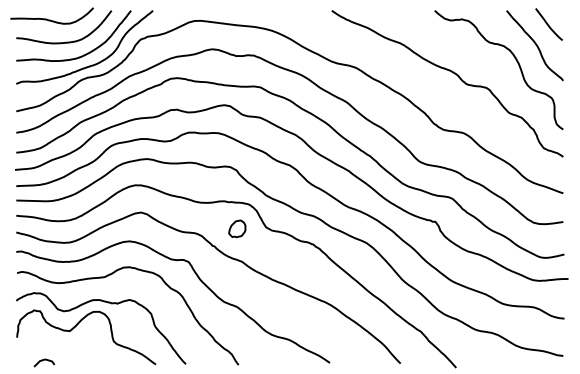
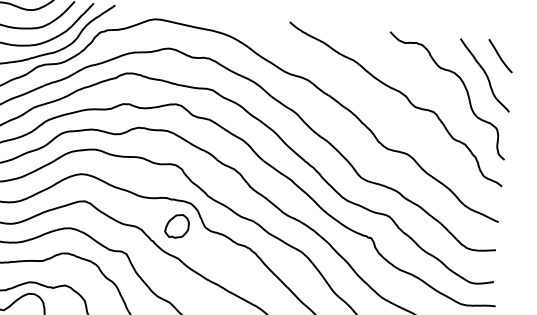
part: (236, 228) -> (176, 225), size x1.43

